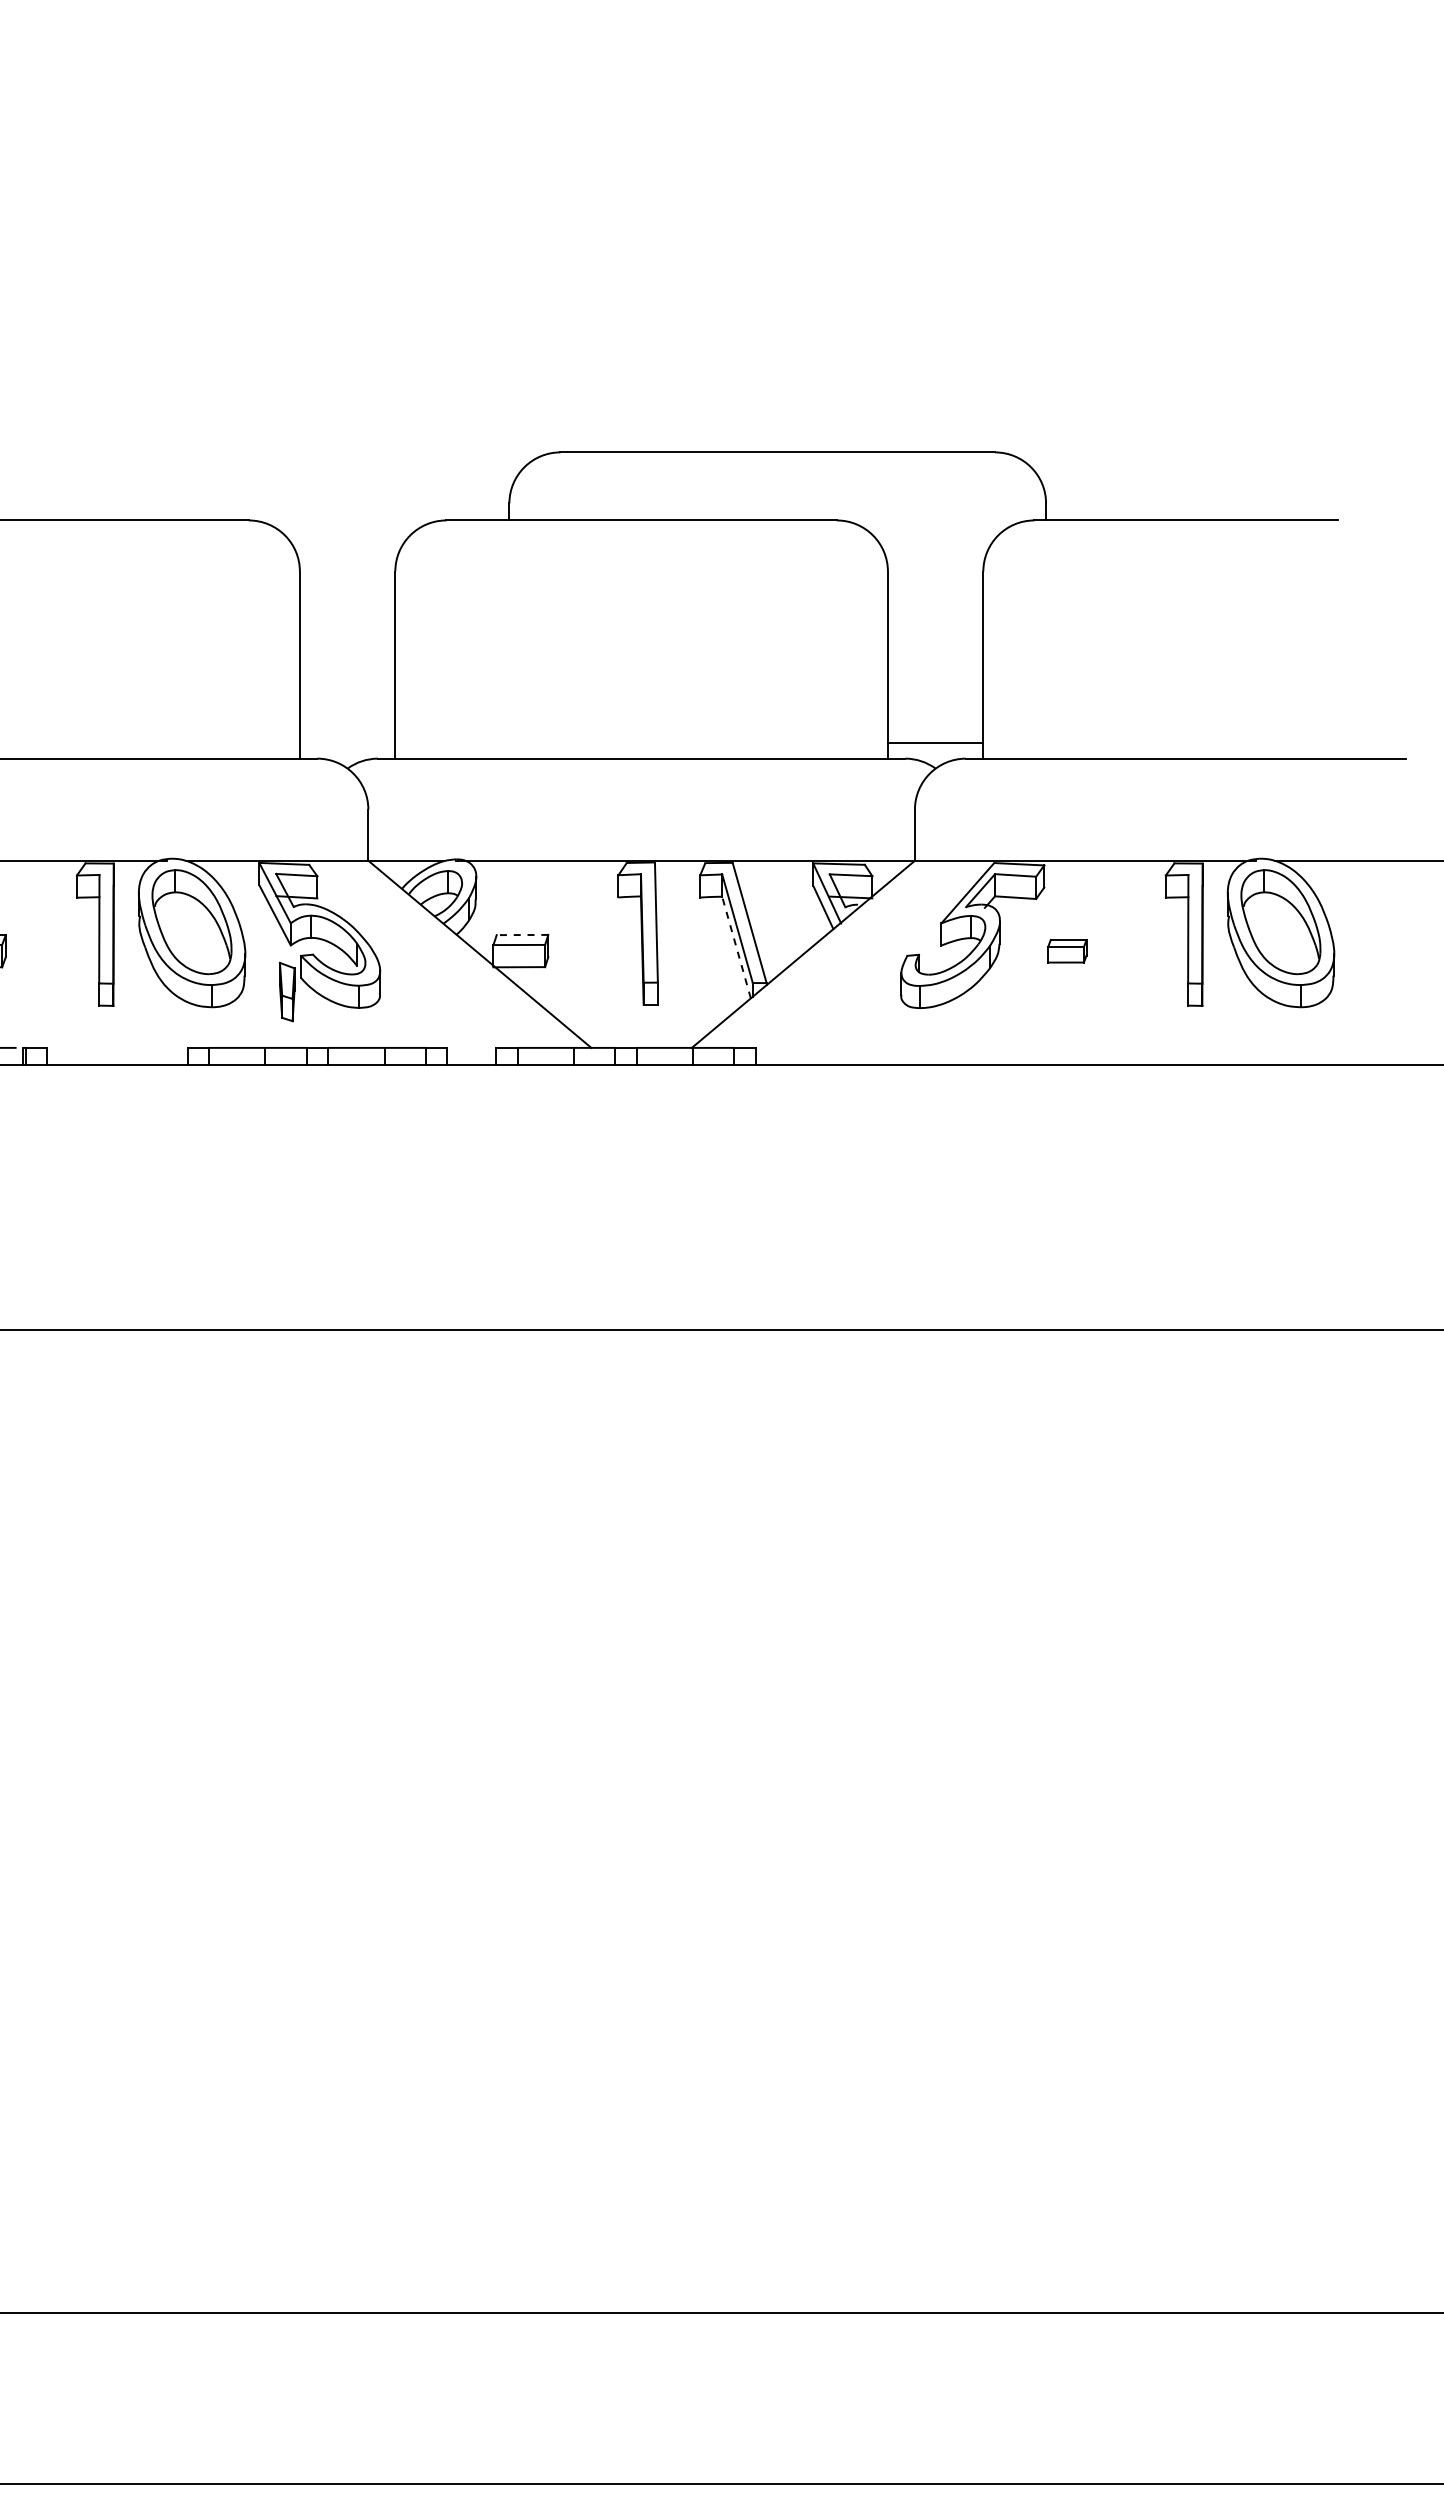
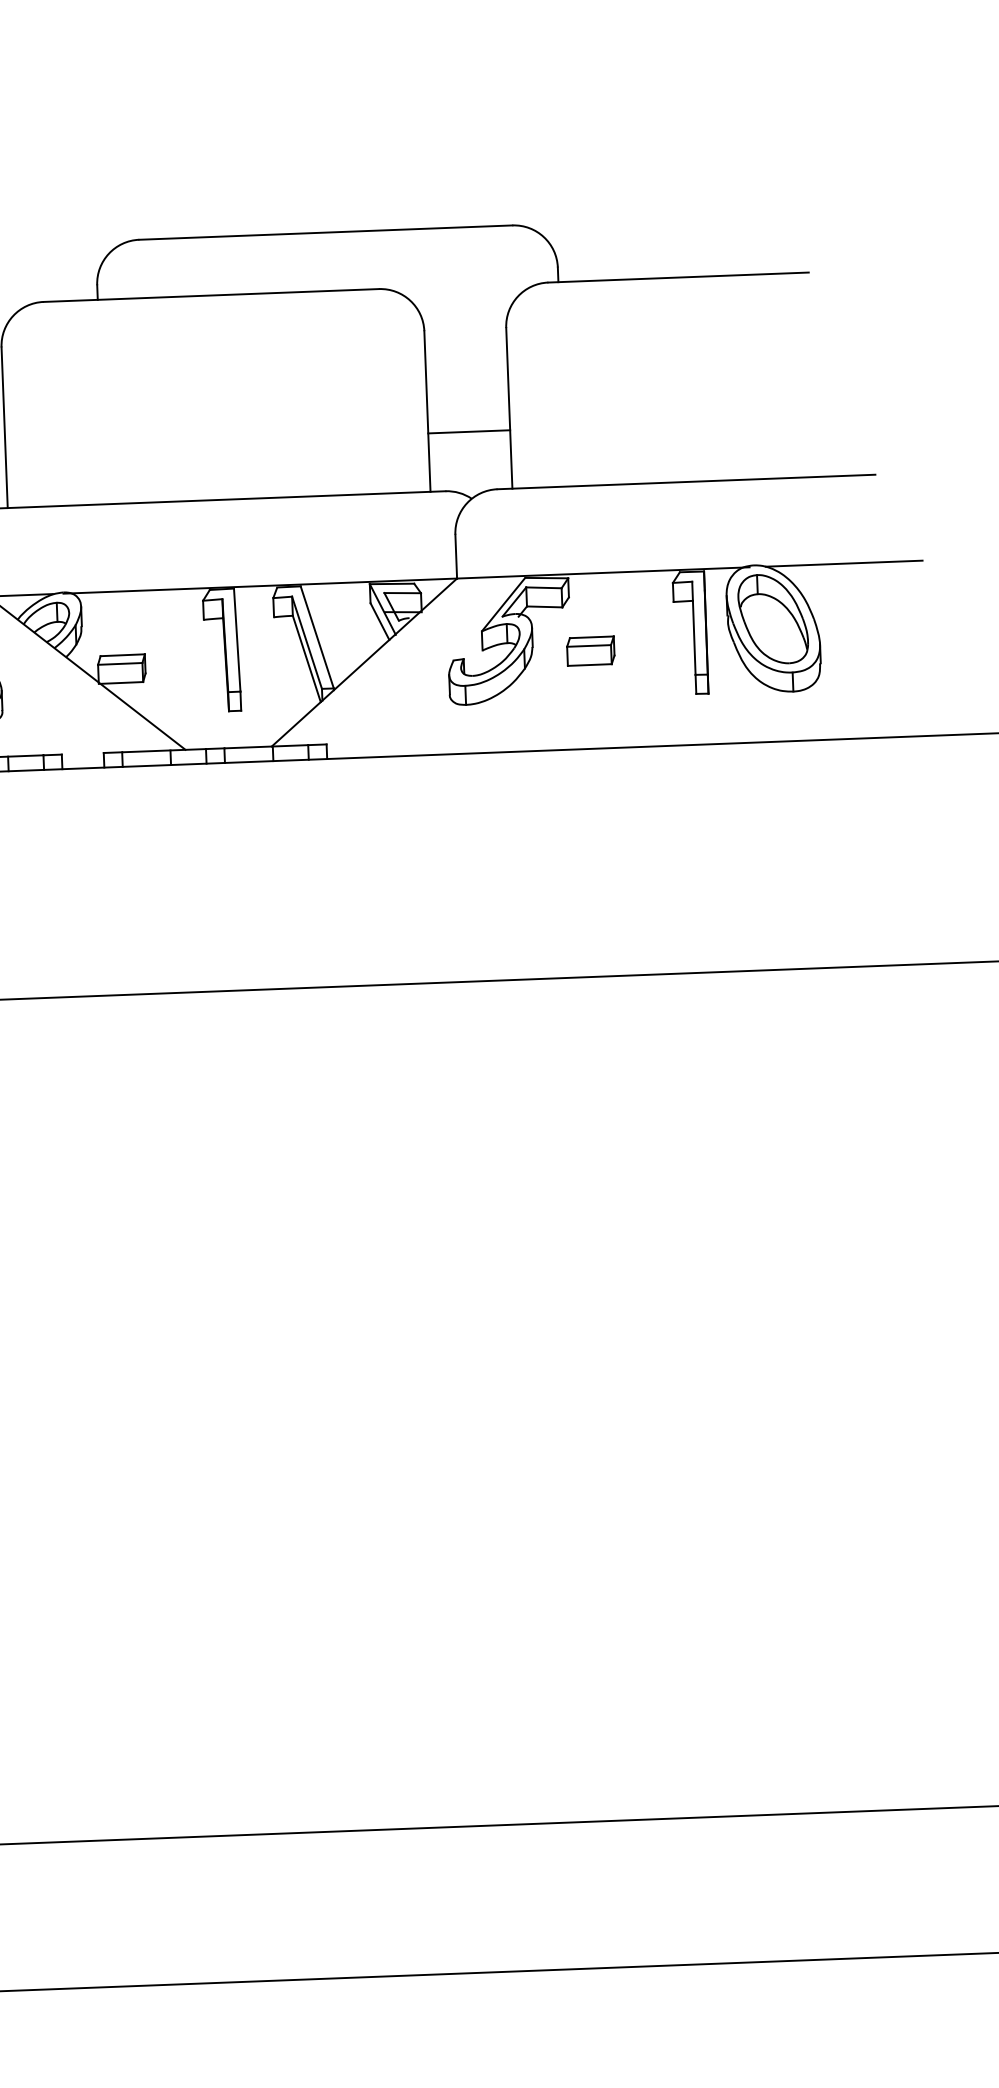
line: (935, 742) -> (469, 431), moved
line: (522, 935) -> (122, 655), dashed -> solid
line: (736, 947) -> (306, 658), dashed -> solid
part: (1067, 951) -> (591, 651), size x1.43

